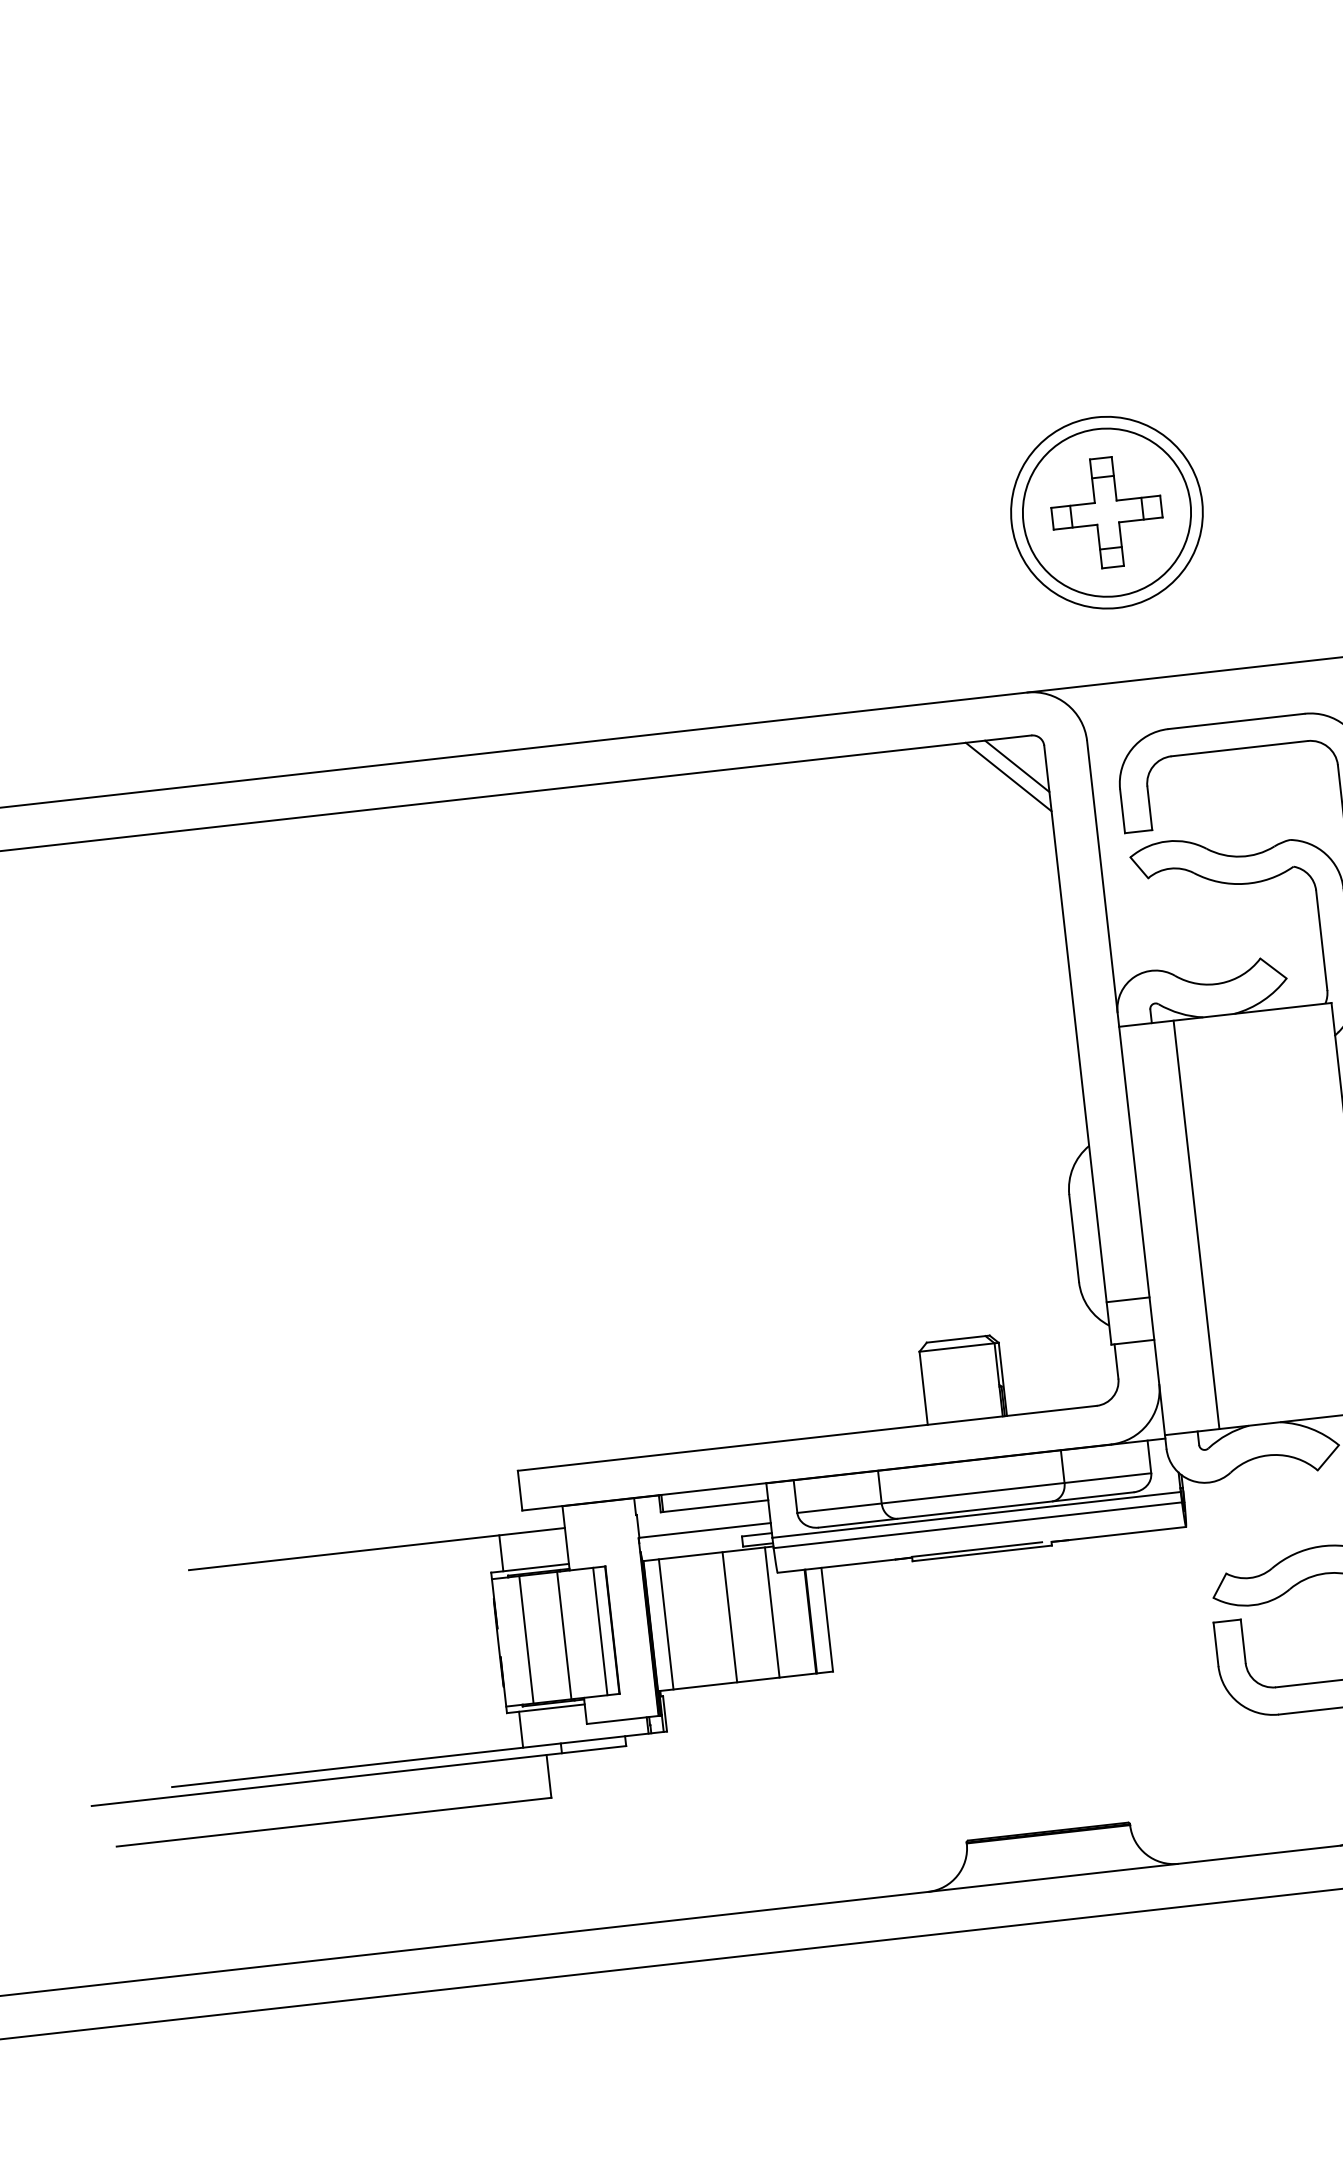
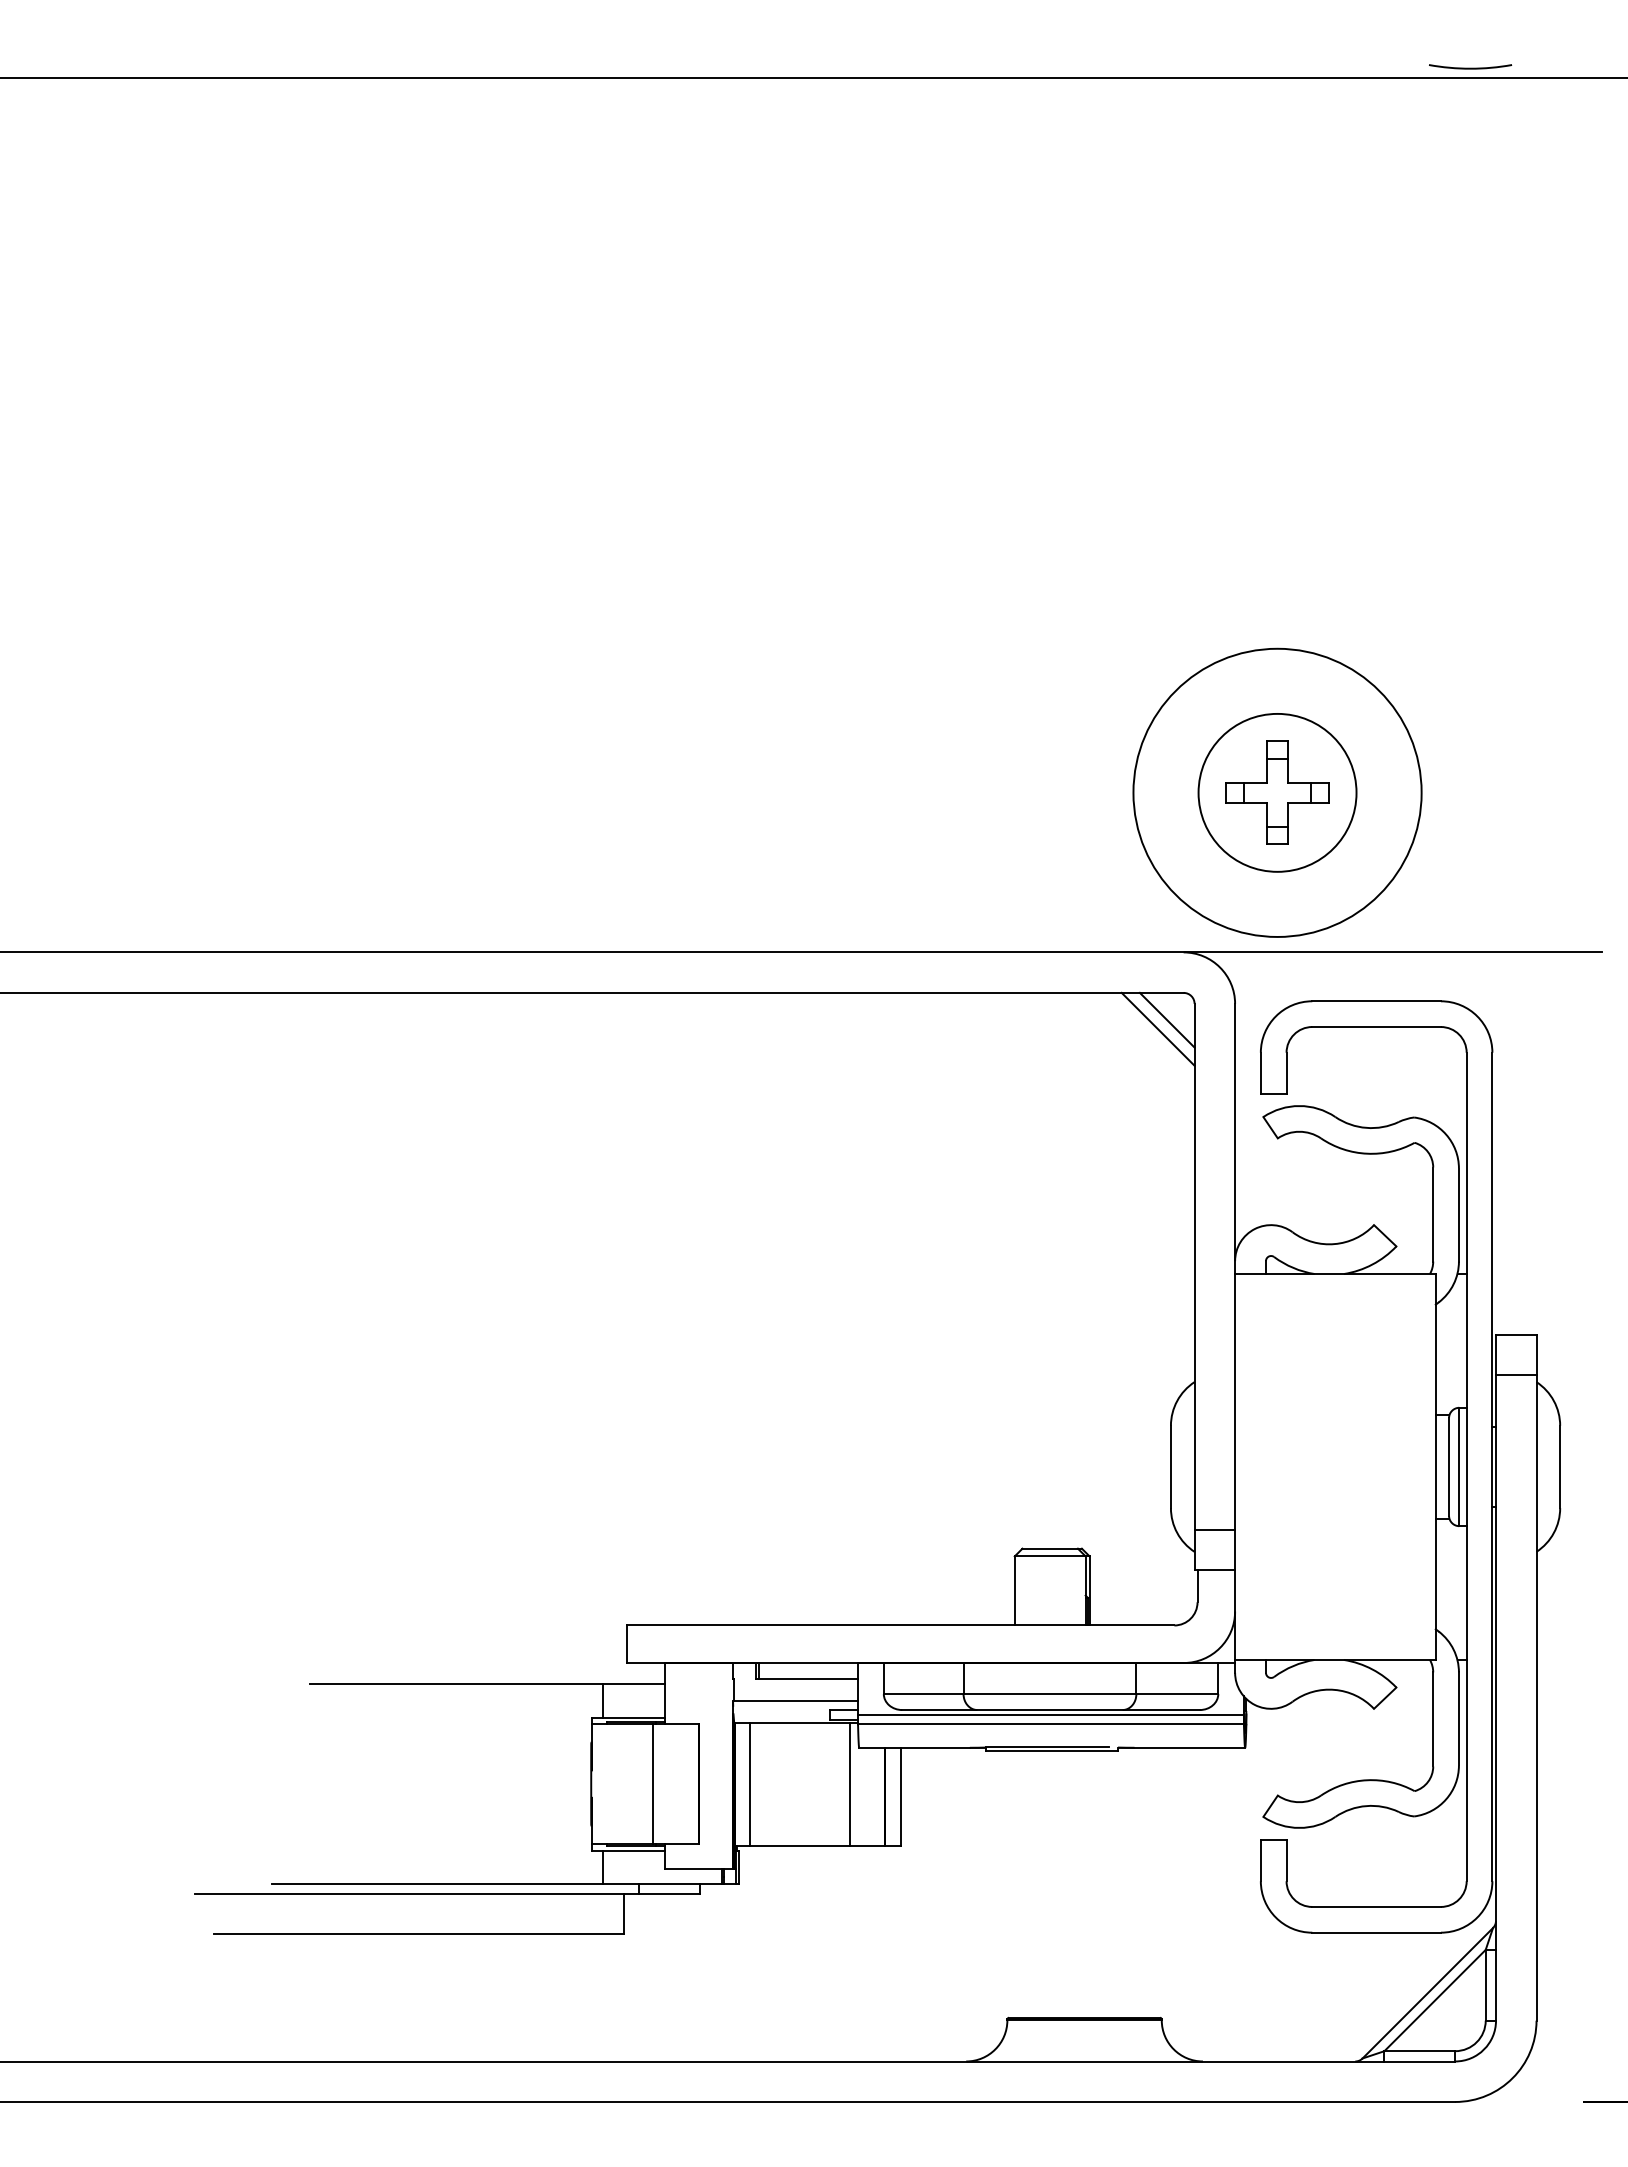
circle: (1106, 512) -> (1277, 792), size x1.6
line: (1196, 1224) -> (1286, 1466), removed
line: (729, 1616) -> (809, 1783), removed
line: (600, 1630) -> (687, 1783), removed
line: (526, 1639) -> (617, 1783), removed

